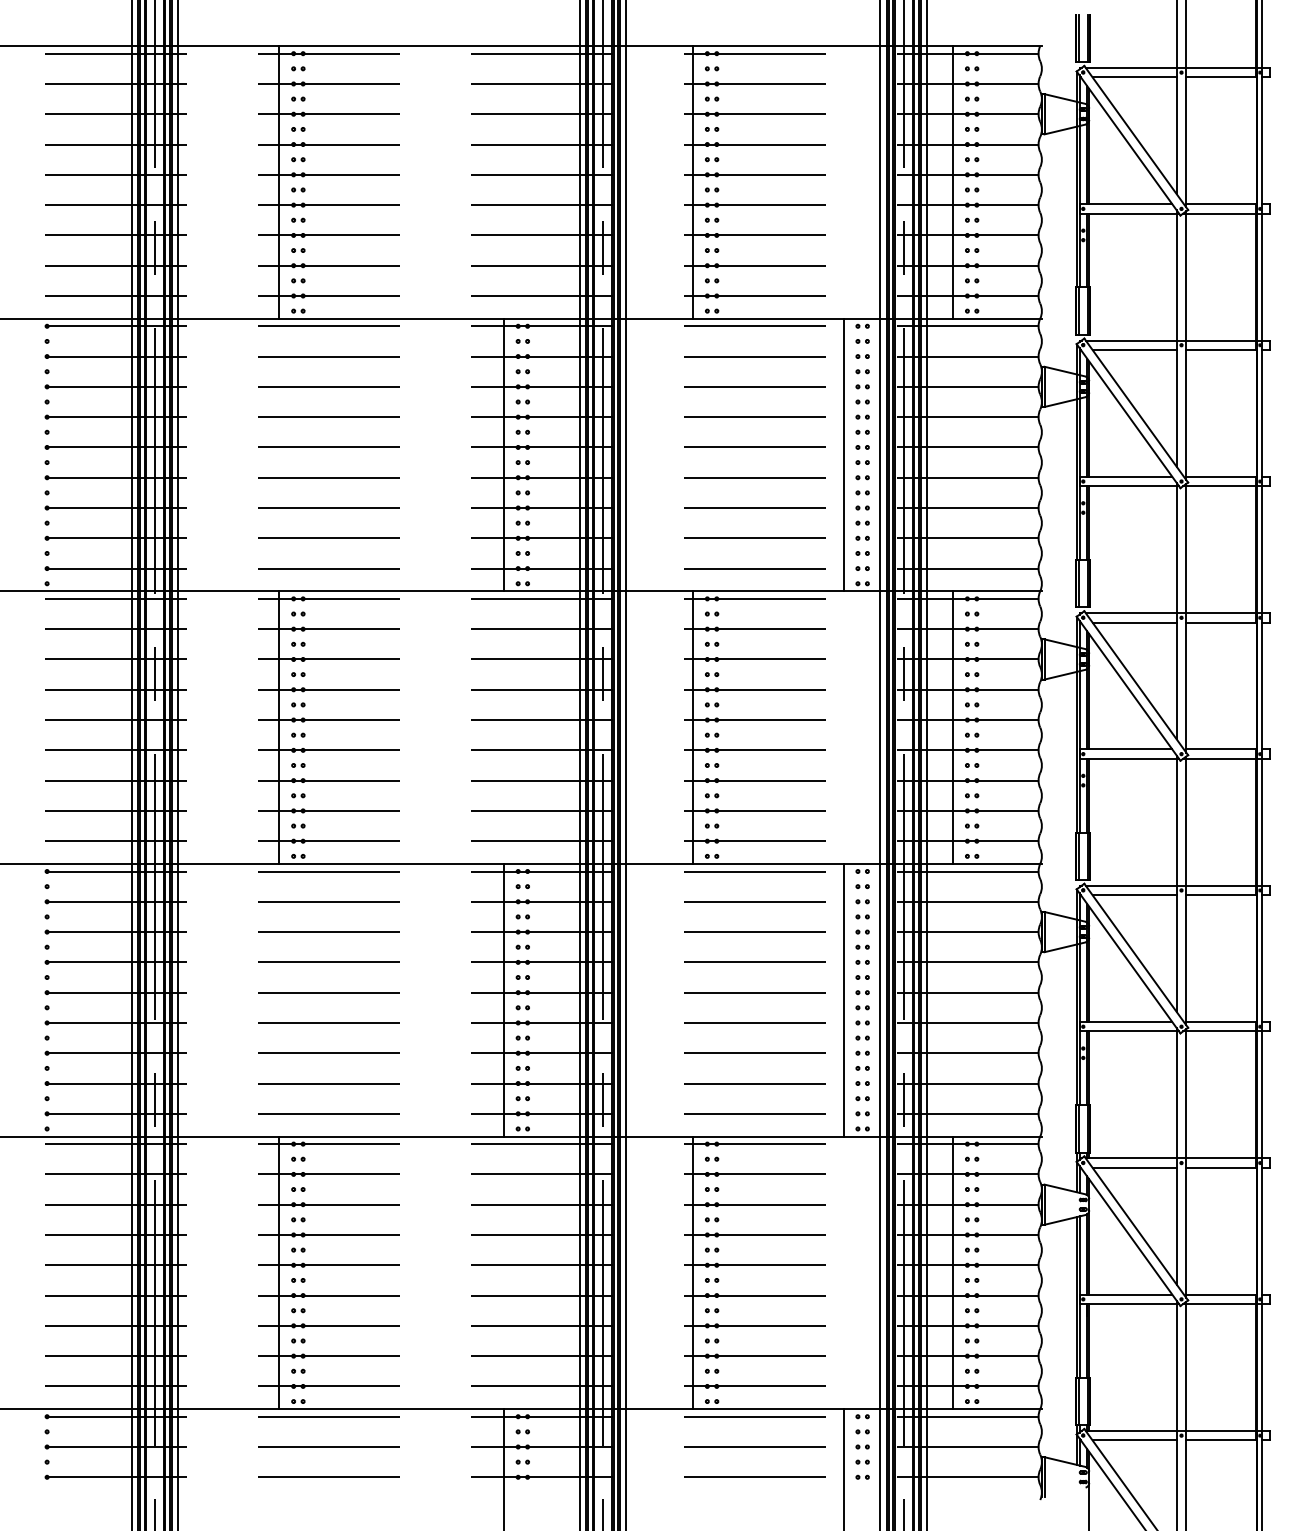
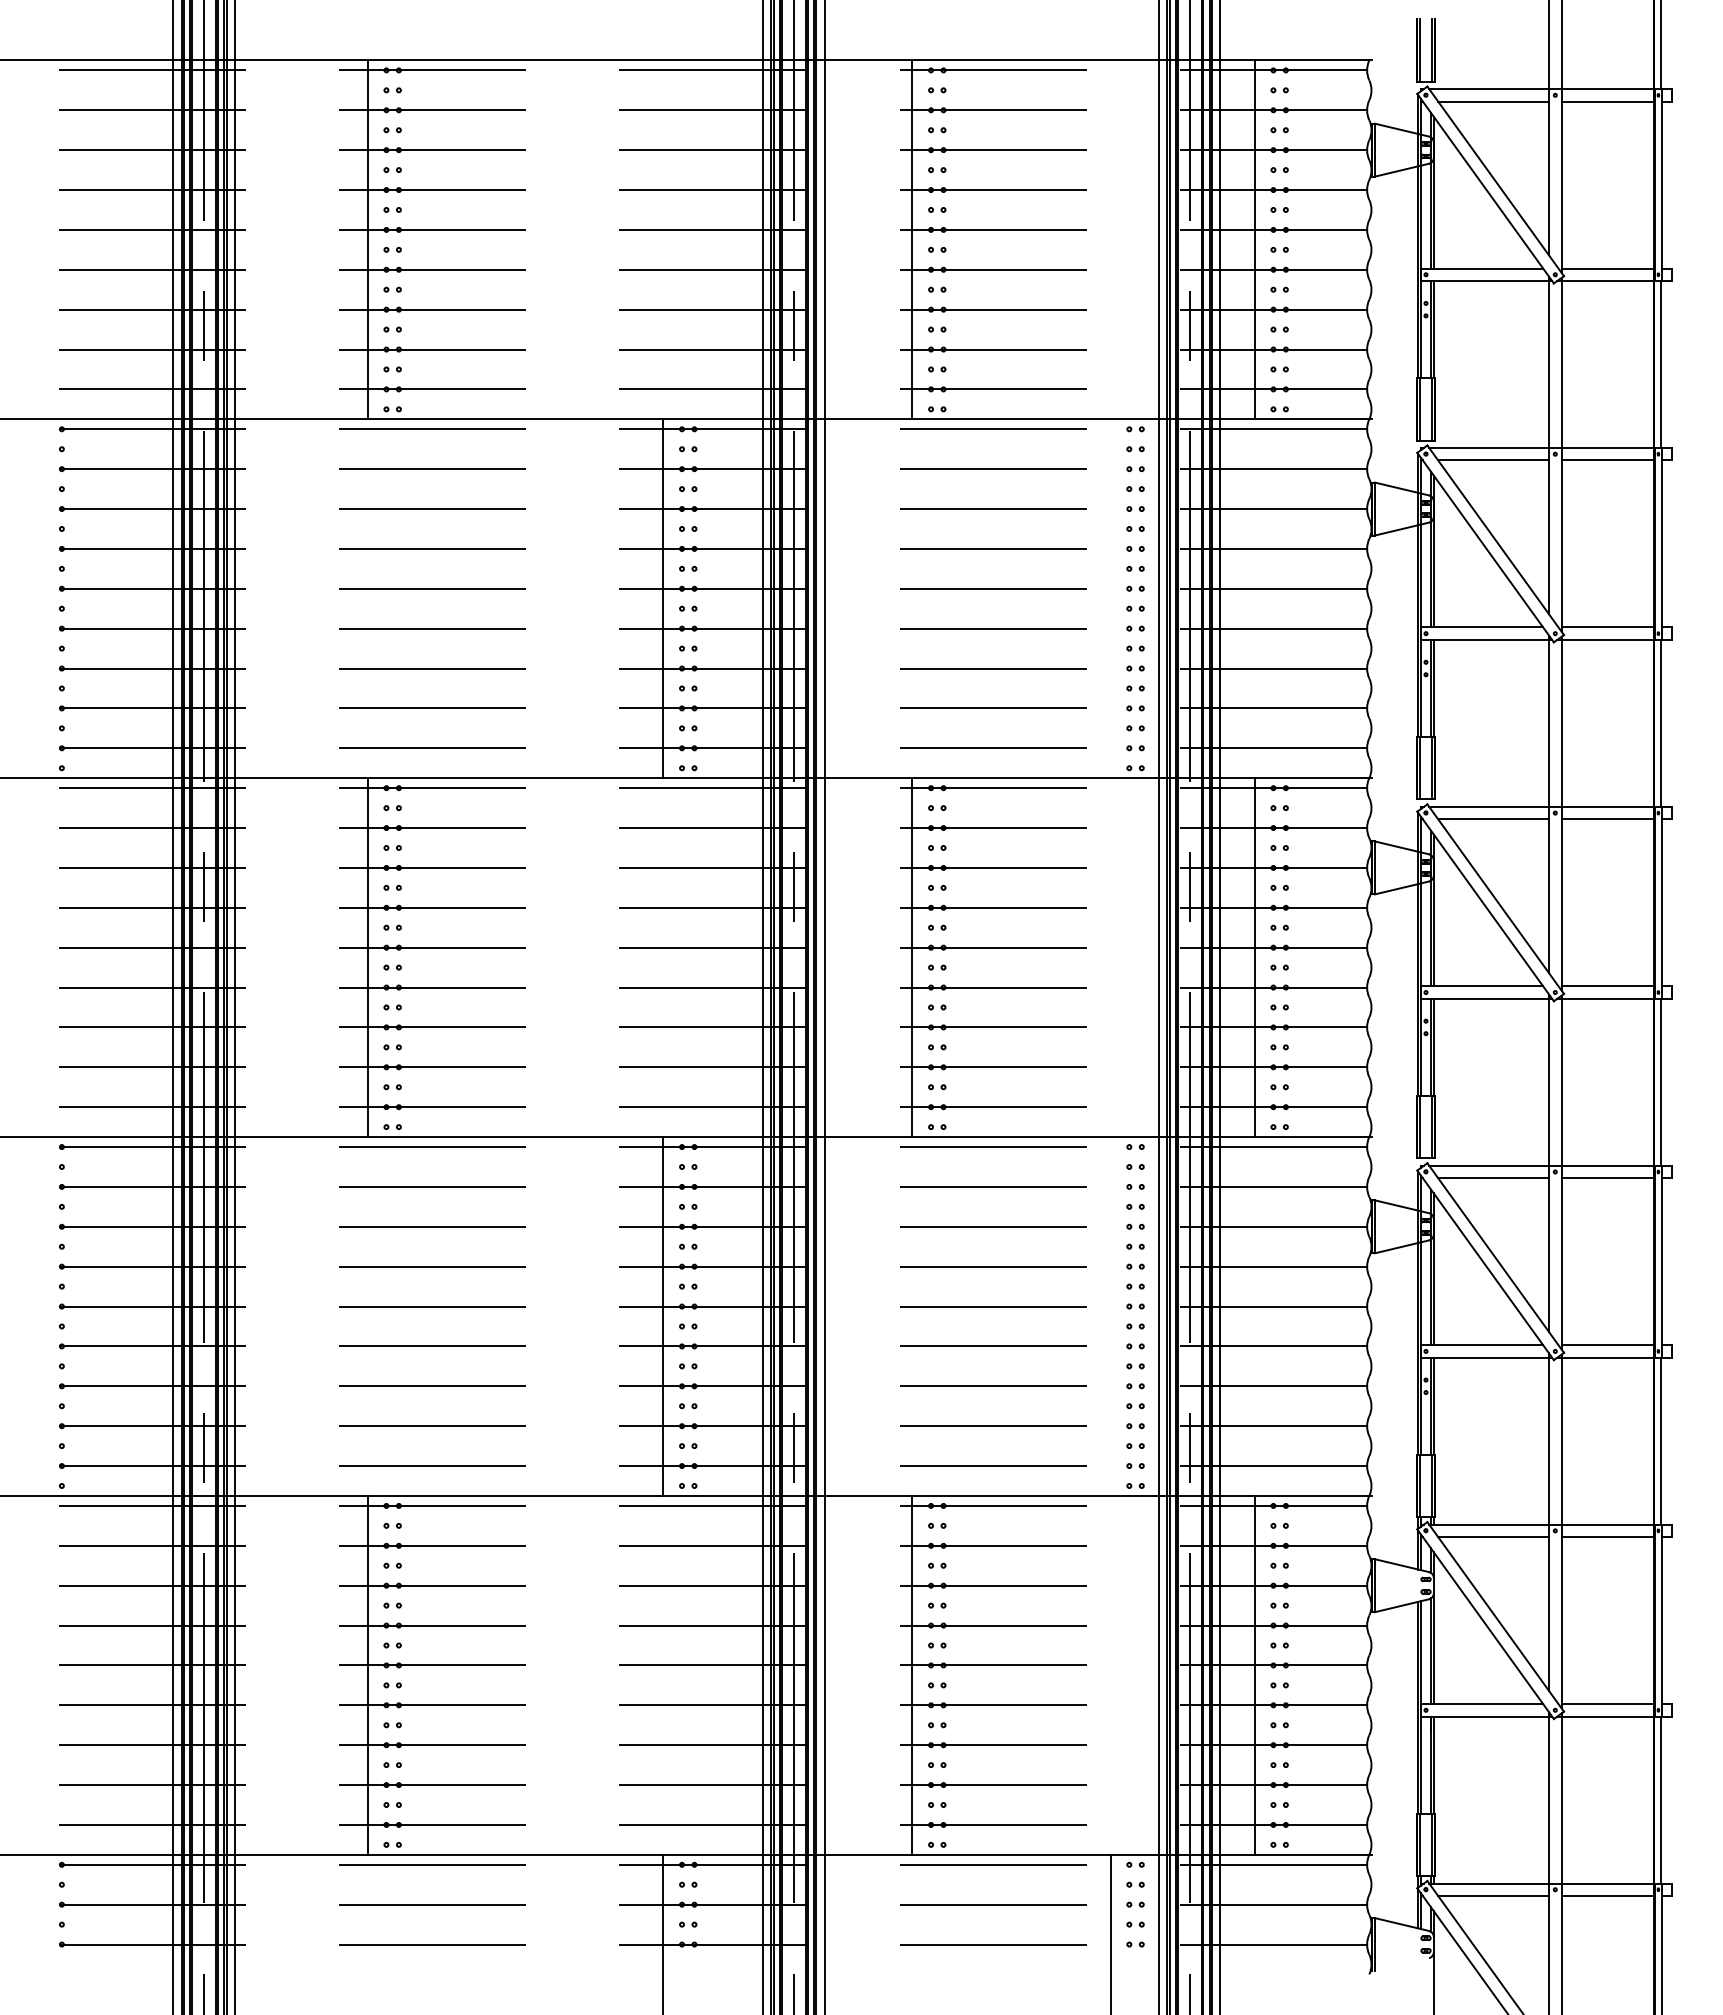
line: (843, 454) -> (1110, 598), removed
line: (843, 1000) -> (1110, 1316), removed

